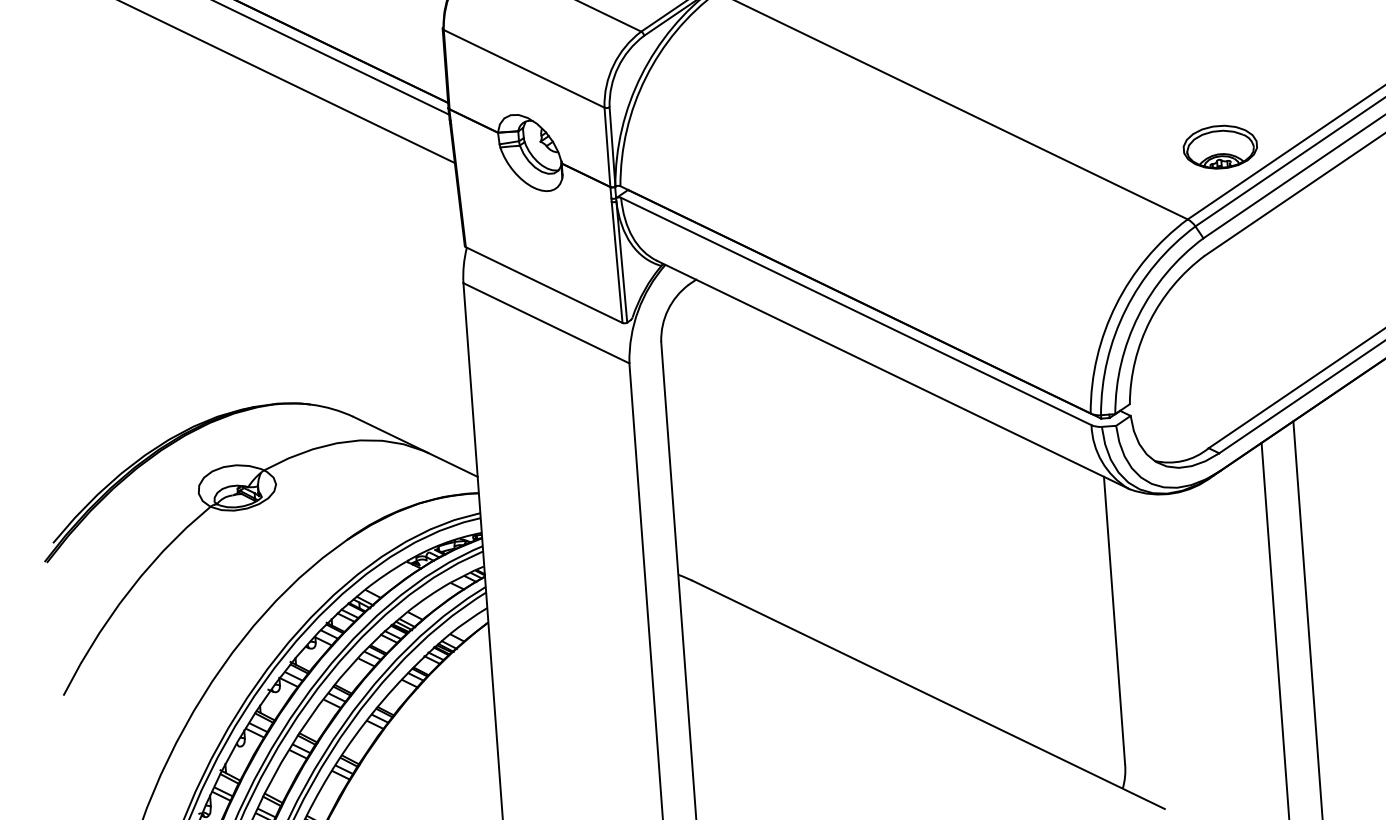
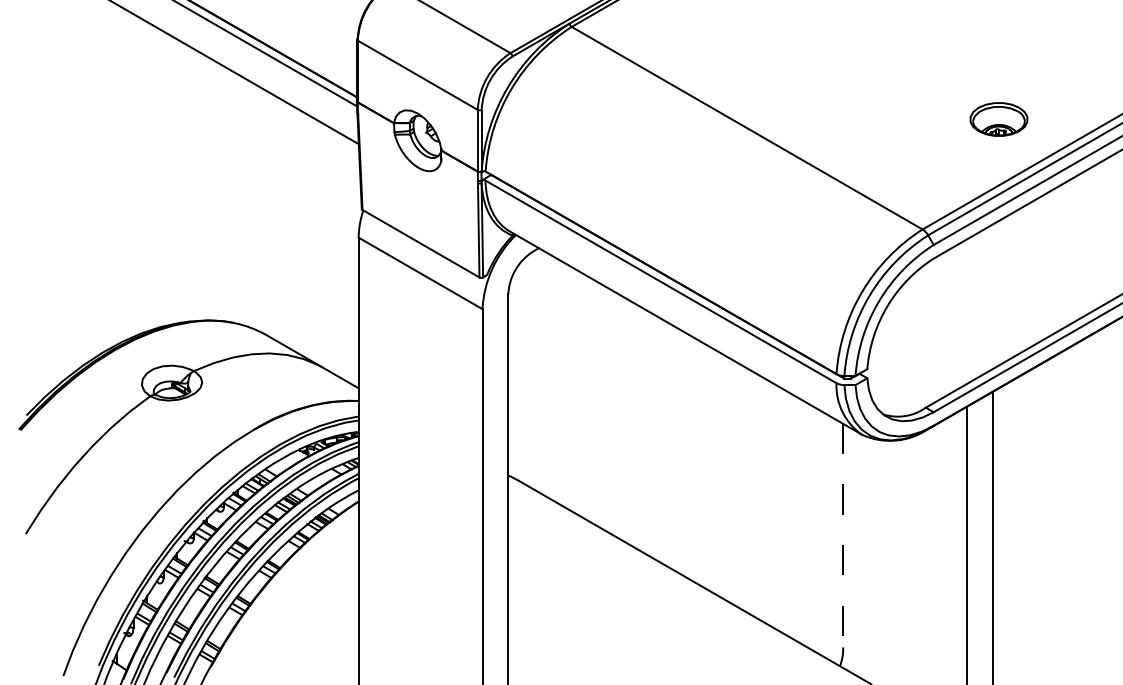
part: (1219, 147) -> (998, 119), moved
line: (1114, 620) -> (843, 535), solid -> dashed

